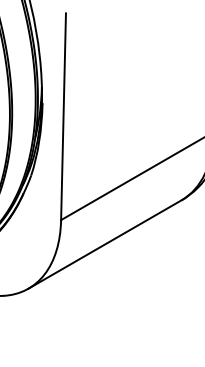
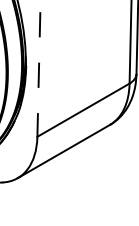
line: (62, 116) -> (38, 74), solid -> dashed

